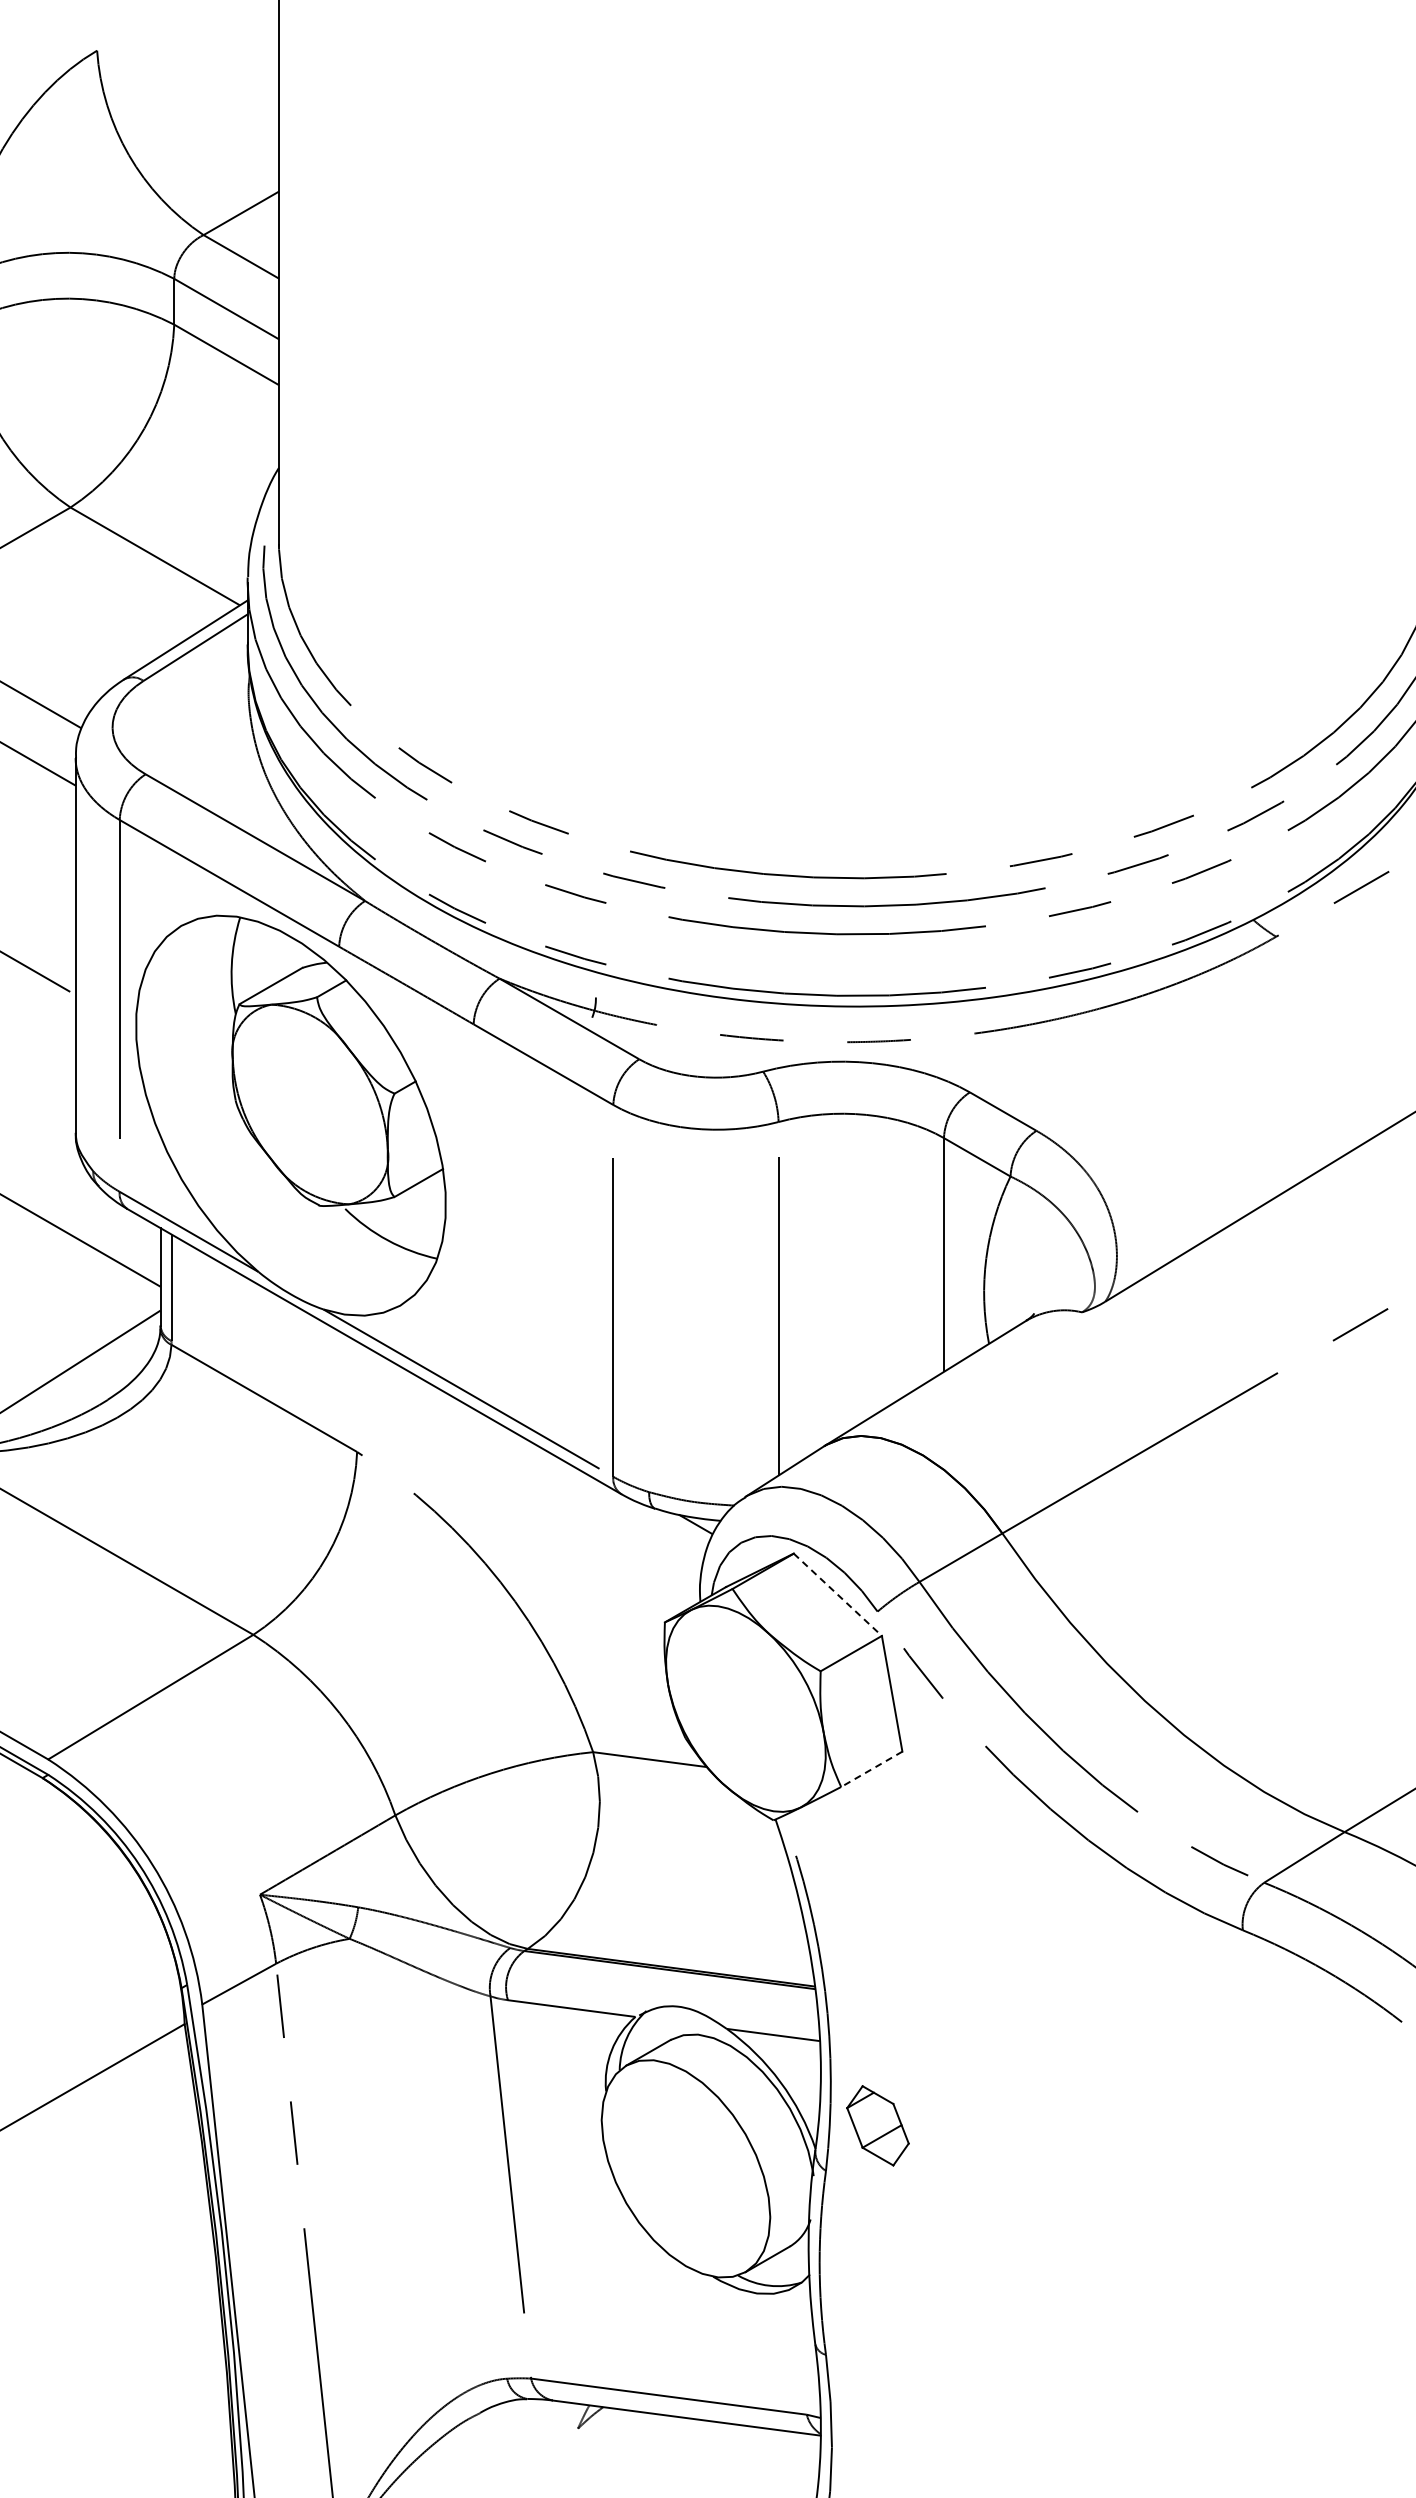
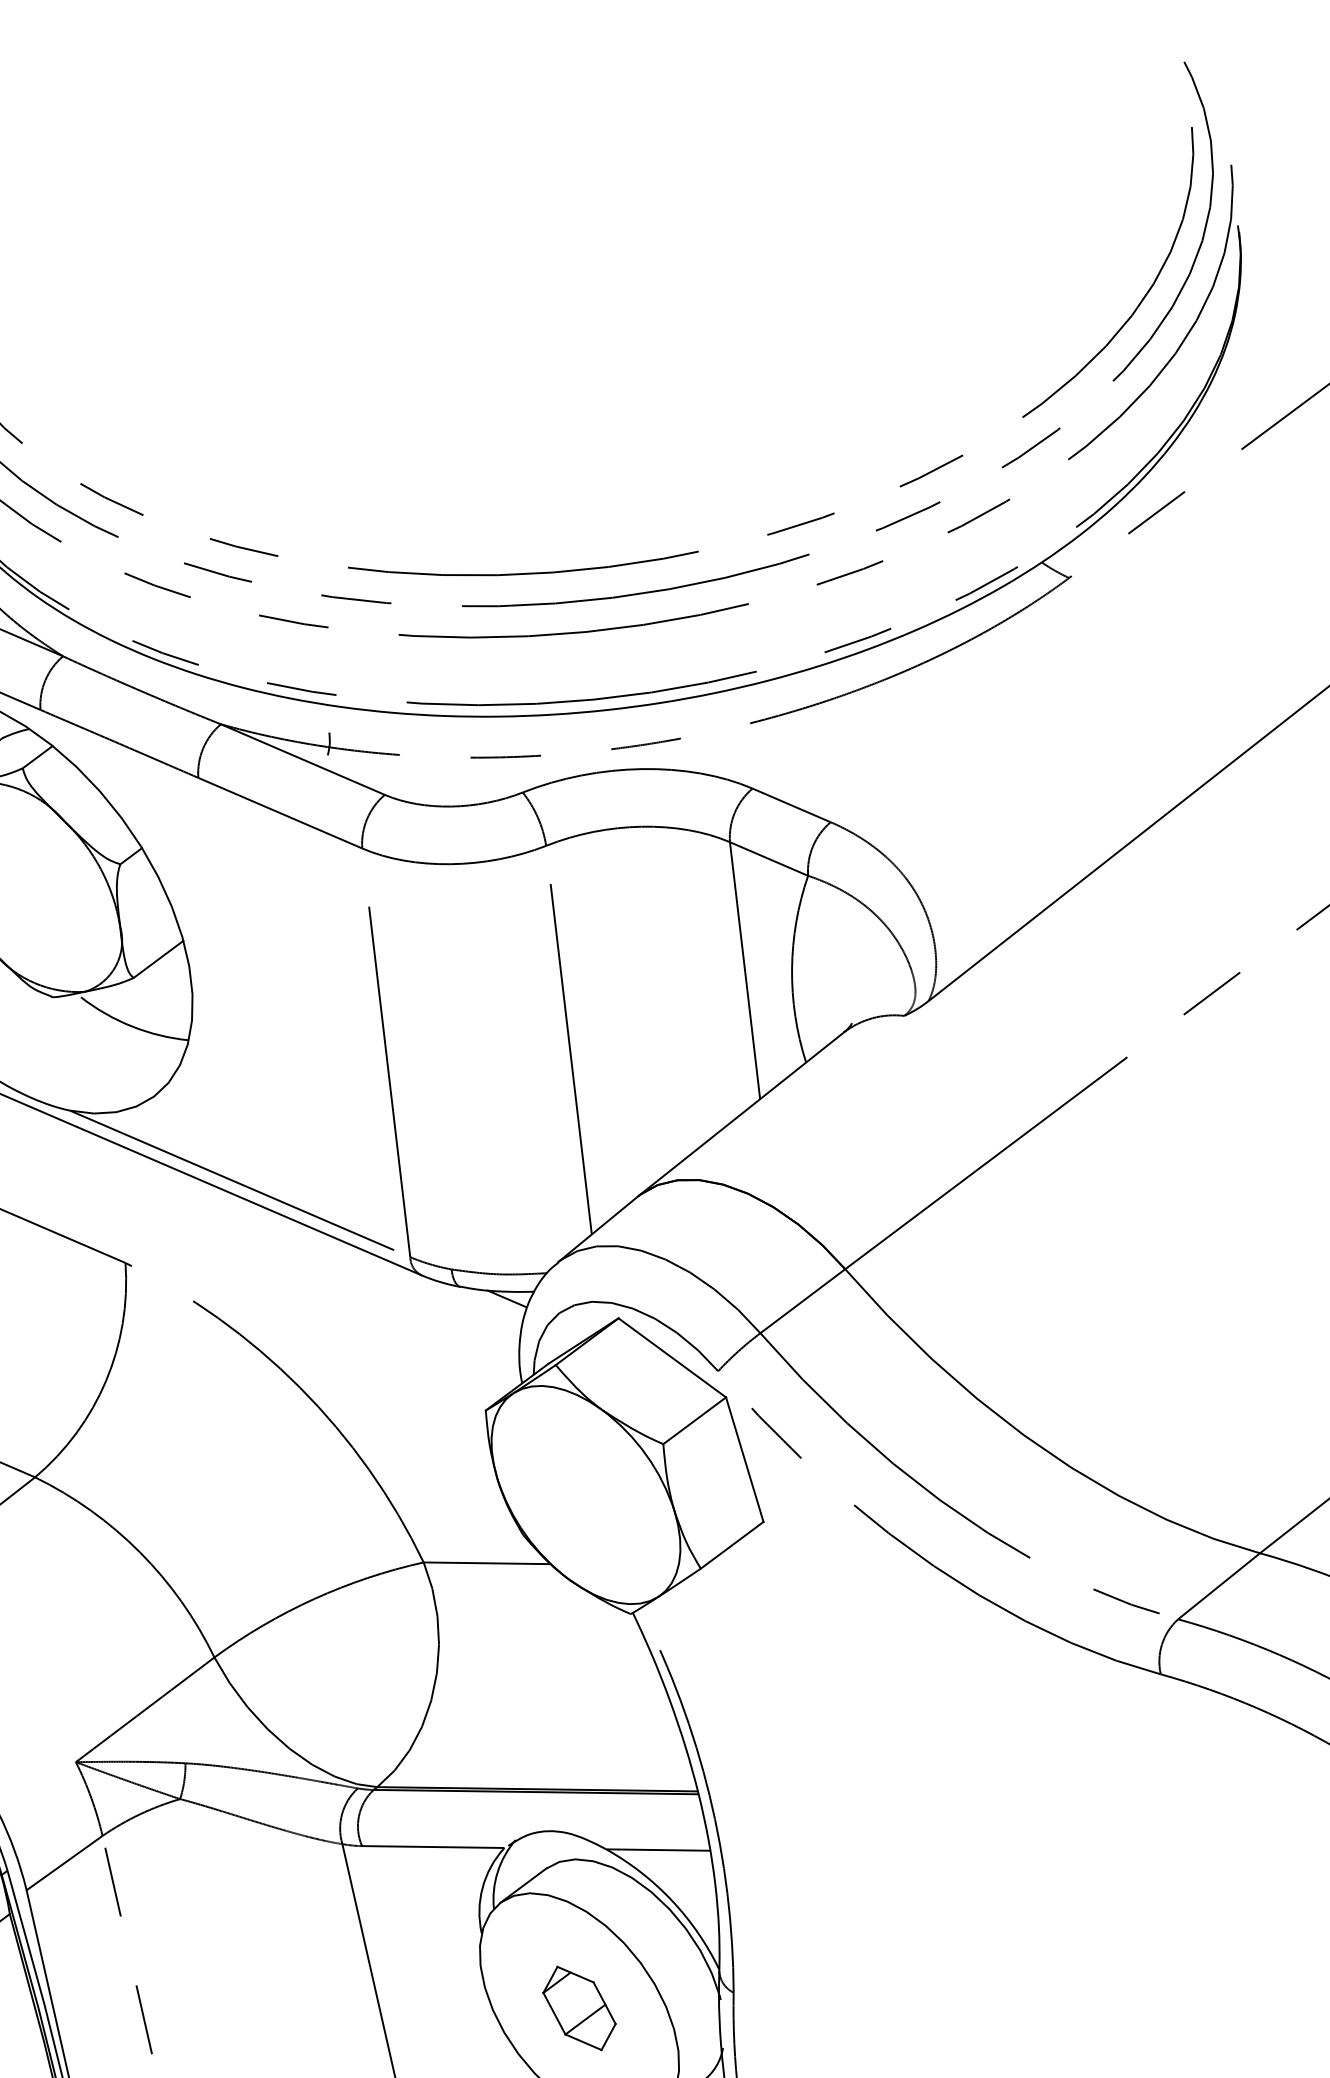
line: (838, 1595) -> (673, 1358), dashed -> solid
line: (871, 1769) -> (731, 1545), dashed -> solid
part: (877, 2125) -> (578, 2008), moved

